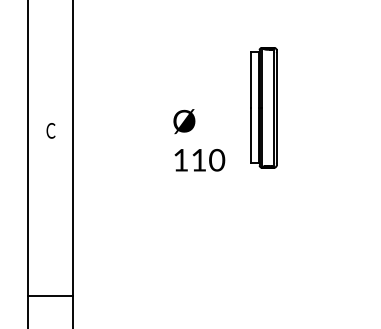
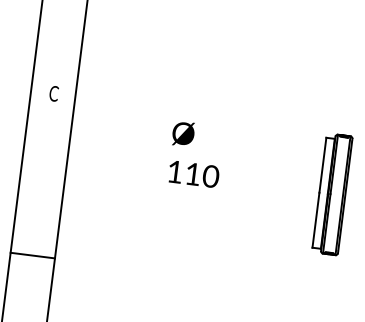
part: (263, 107) -> (332, 194), moved
text: (50, 130) -> (53, 93), moved
line: (49, 296) -> (32, 255), moved

